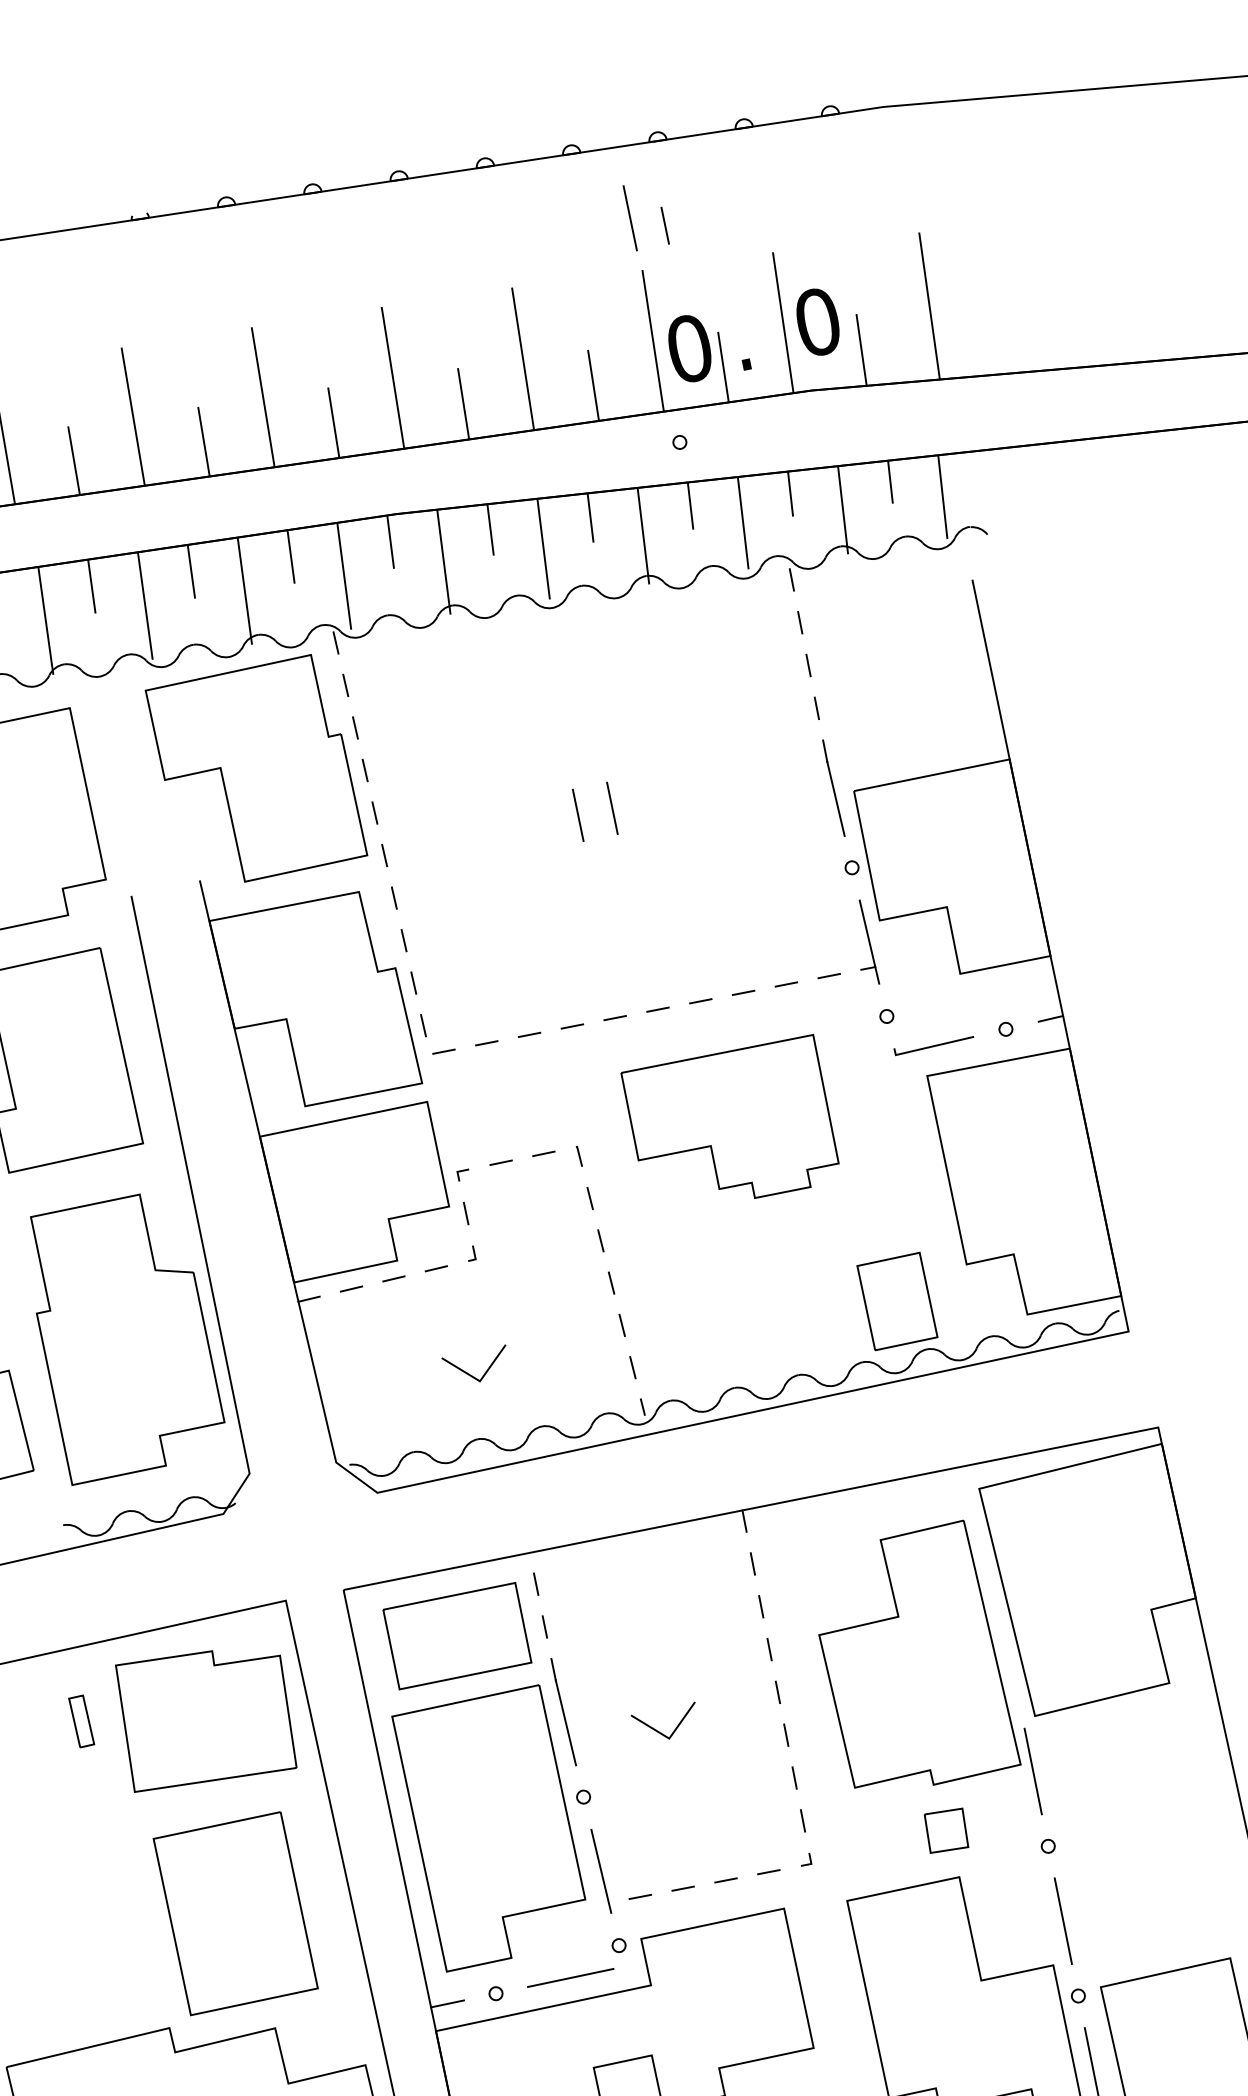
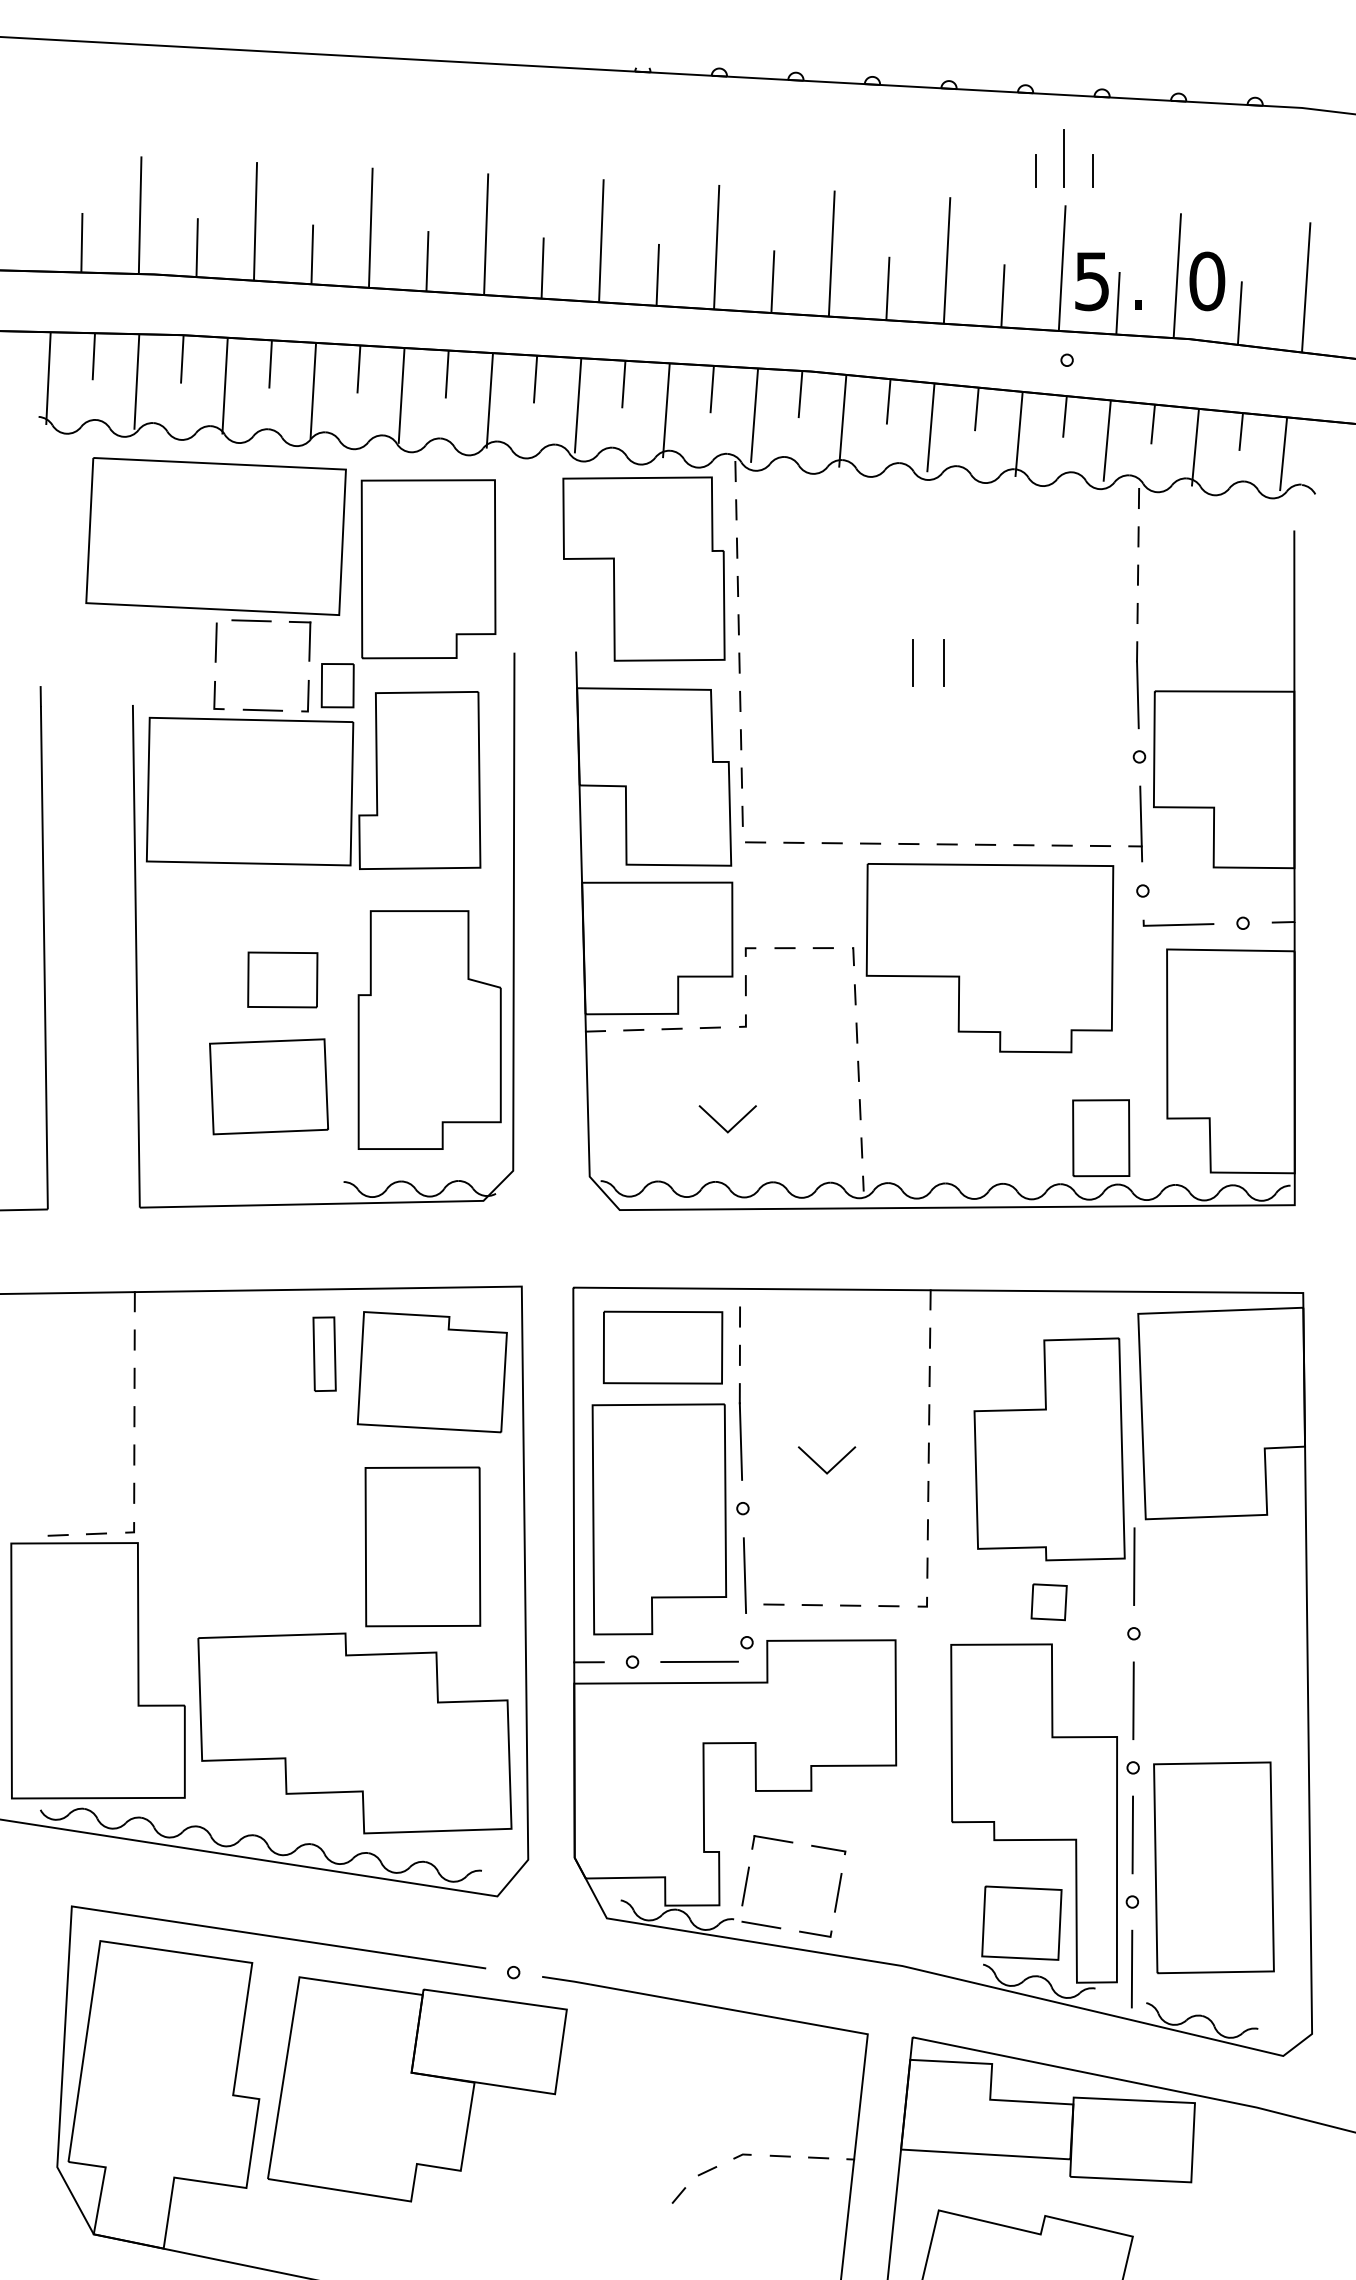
line: (601, 239) -> (1035, 171), added
text: (689, 348) -> (1092, 281), 0 -> 5
part: (731, 1127) -> (989, 958), size x1.43
part: (81, 1720) -> (324, 1353), size x1.67

